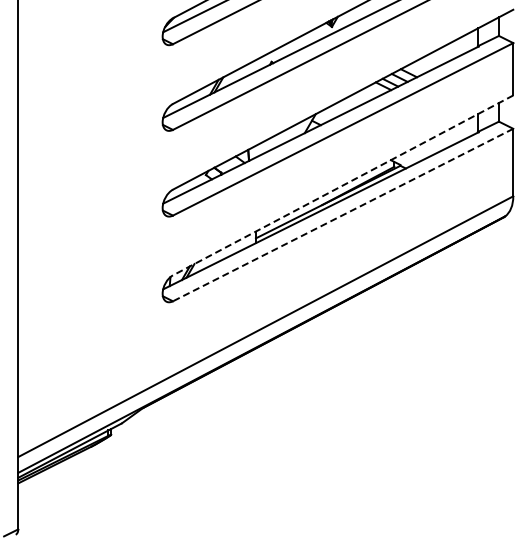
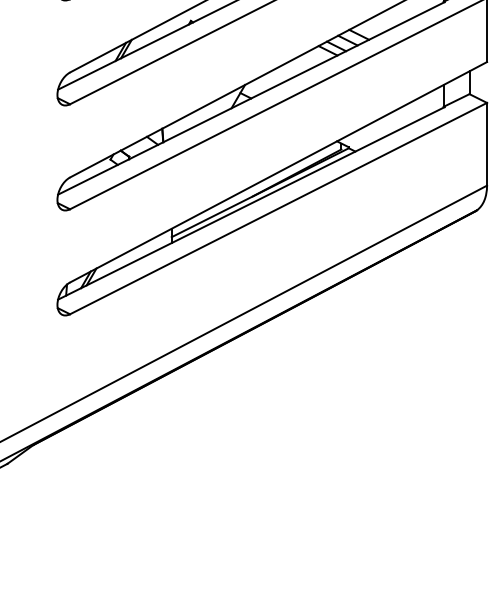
line: (342, 185) -> (277, 172), dashed -> solid
line: (343, 215) -> (279, 209), dashed -> solid

